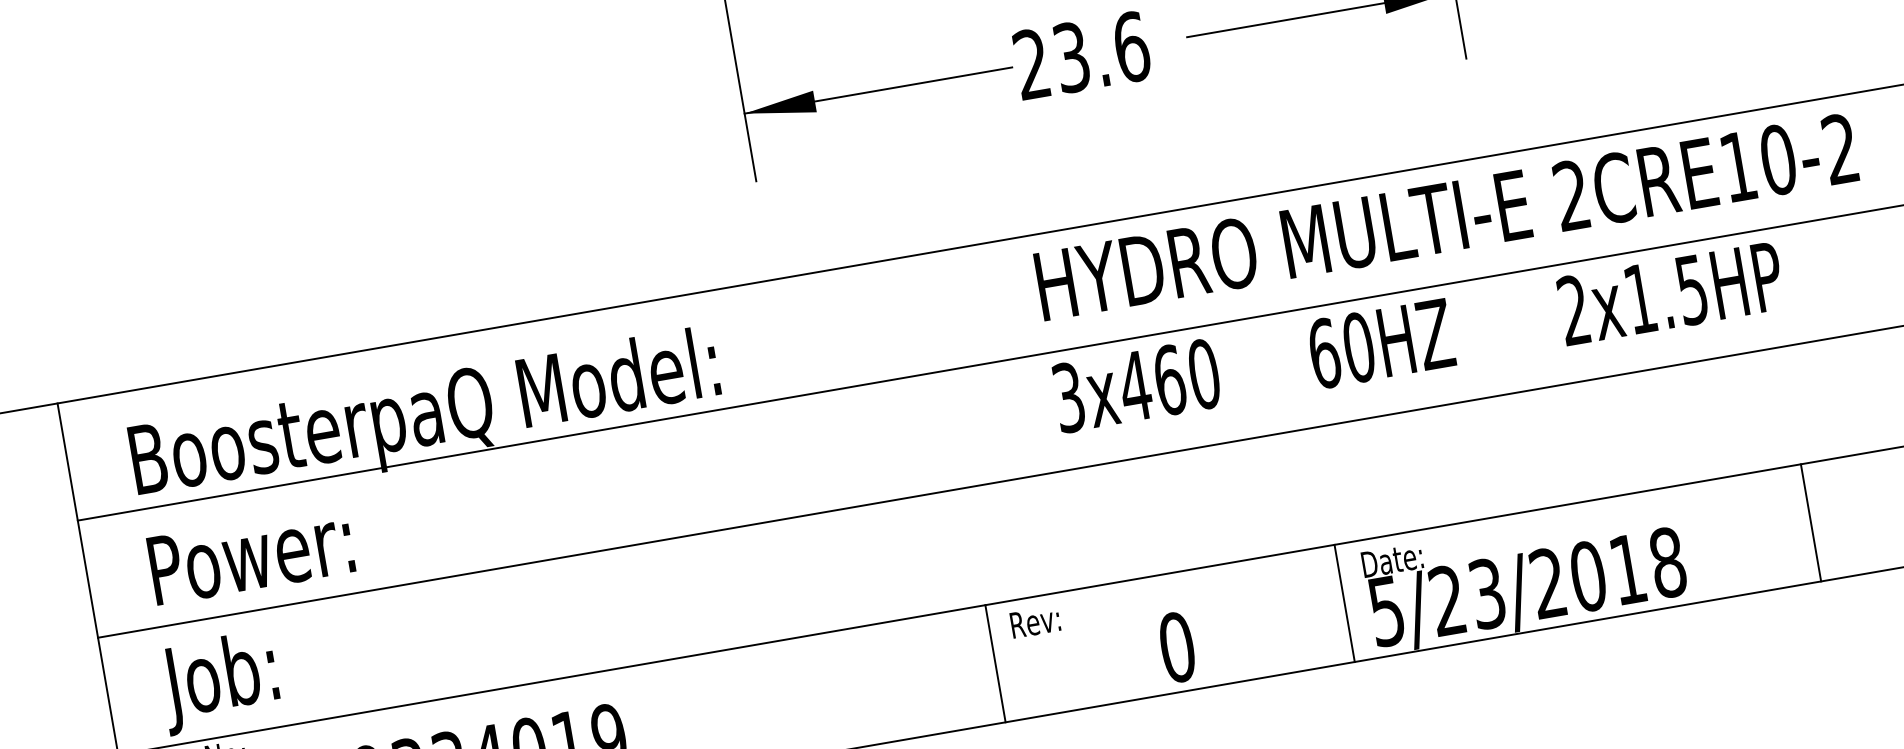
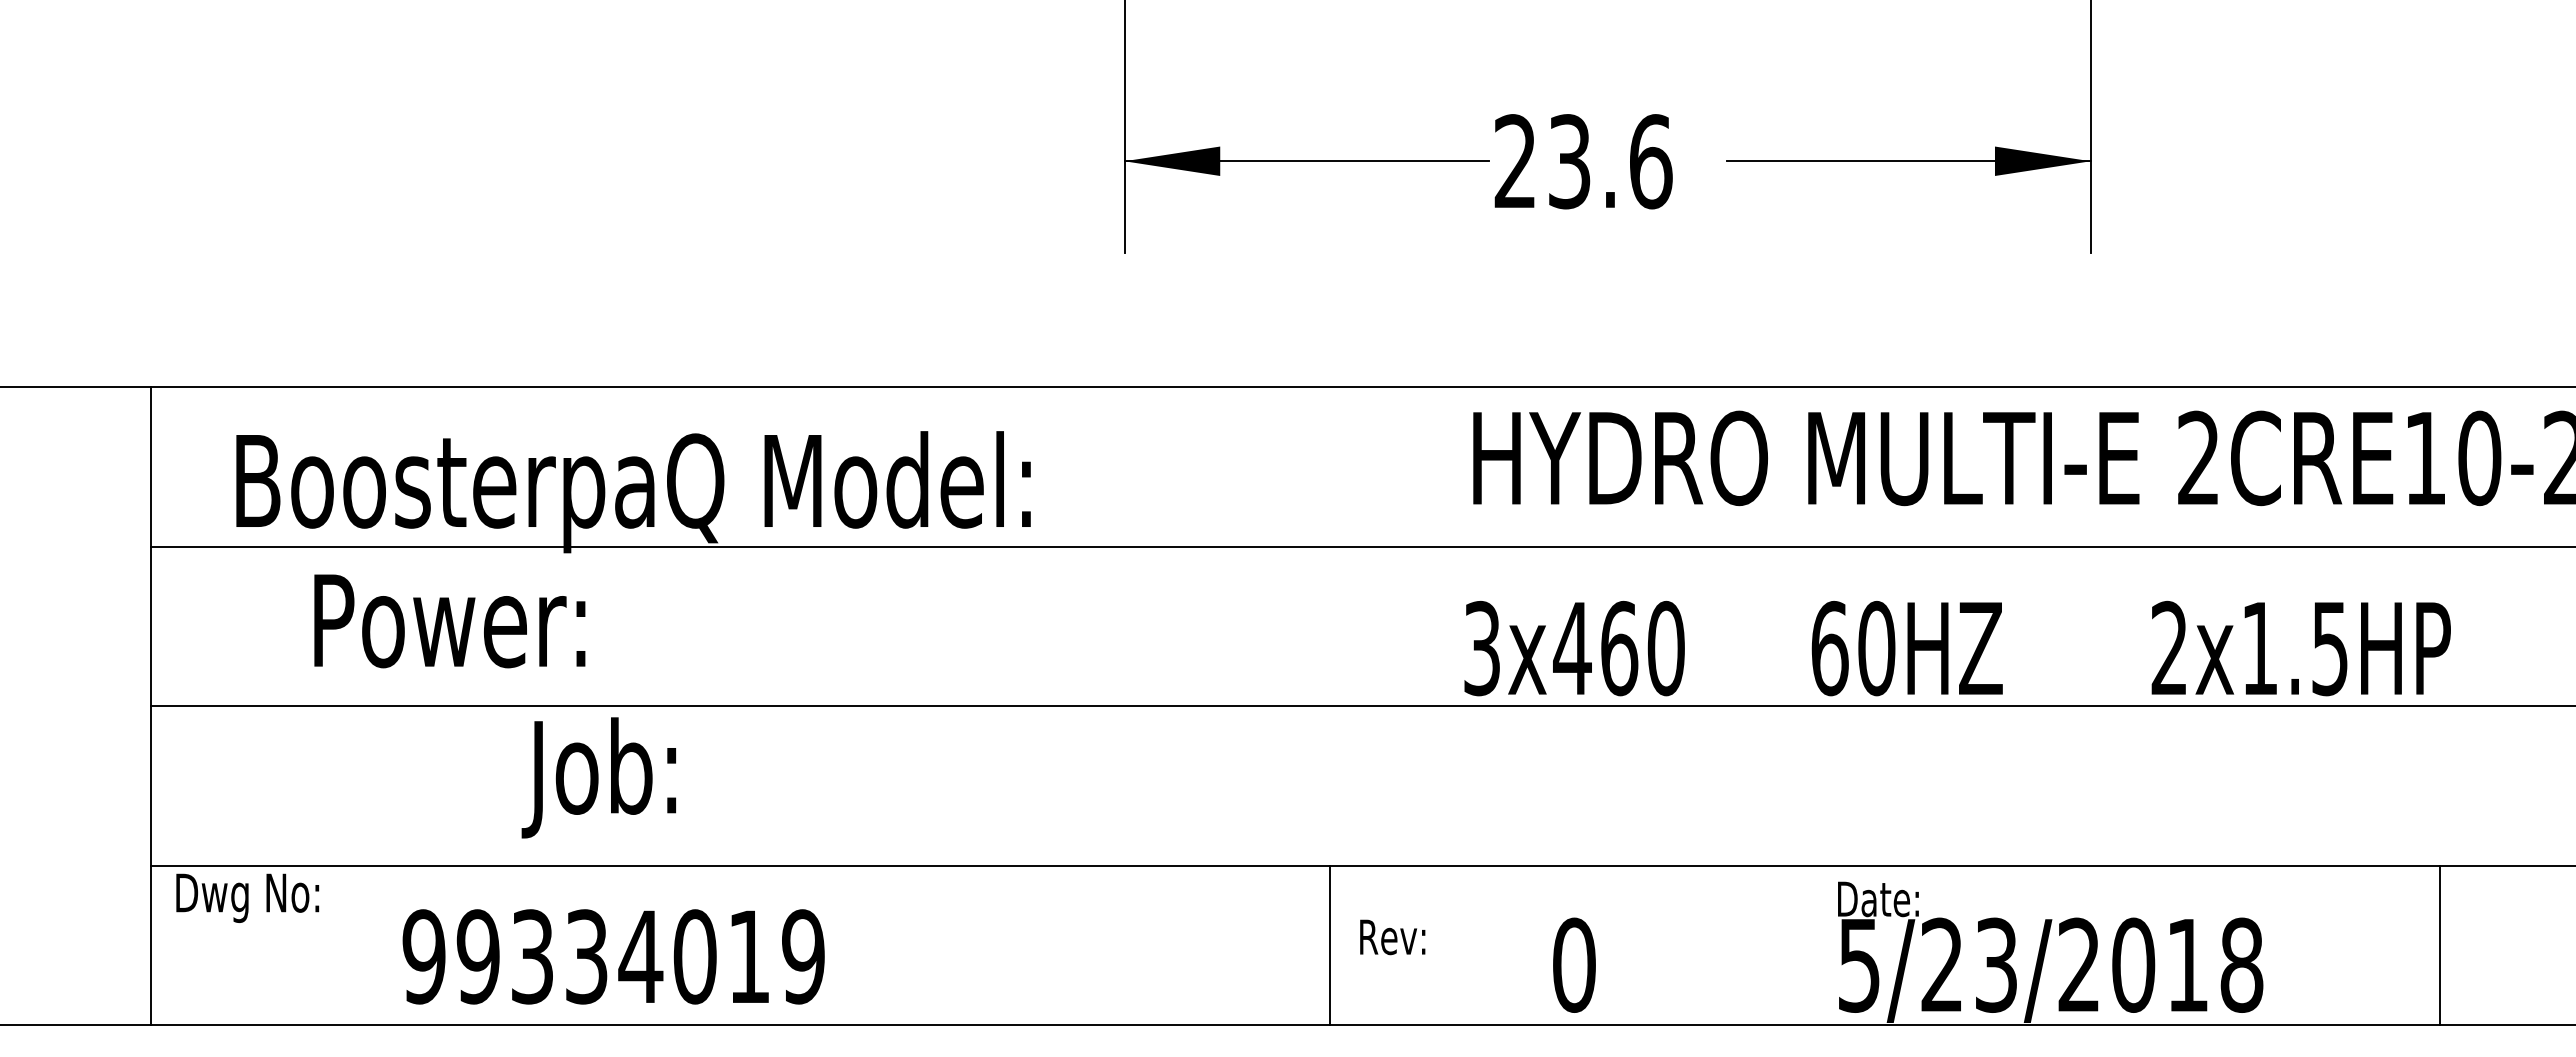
text: (1418, 337) -> (1957, 648), moved
text: (251, 555) -> (449, 621), moved
line: (1344, 603) -> (1805, 945), removed
text: (1035, 622) -> (1392, 937), moved
text: (219, 682) -> (598, 777), moved

